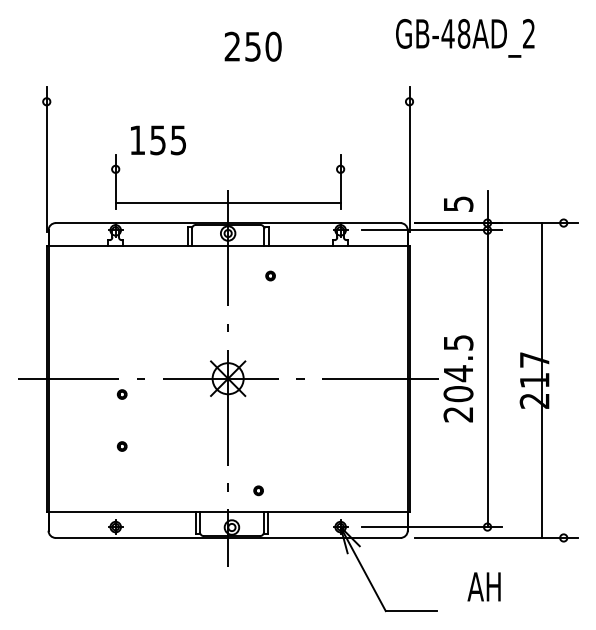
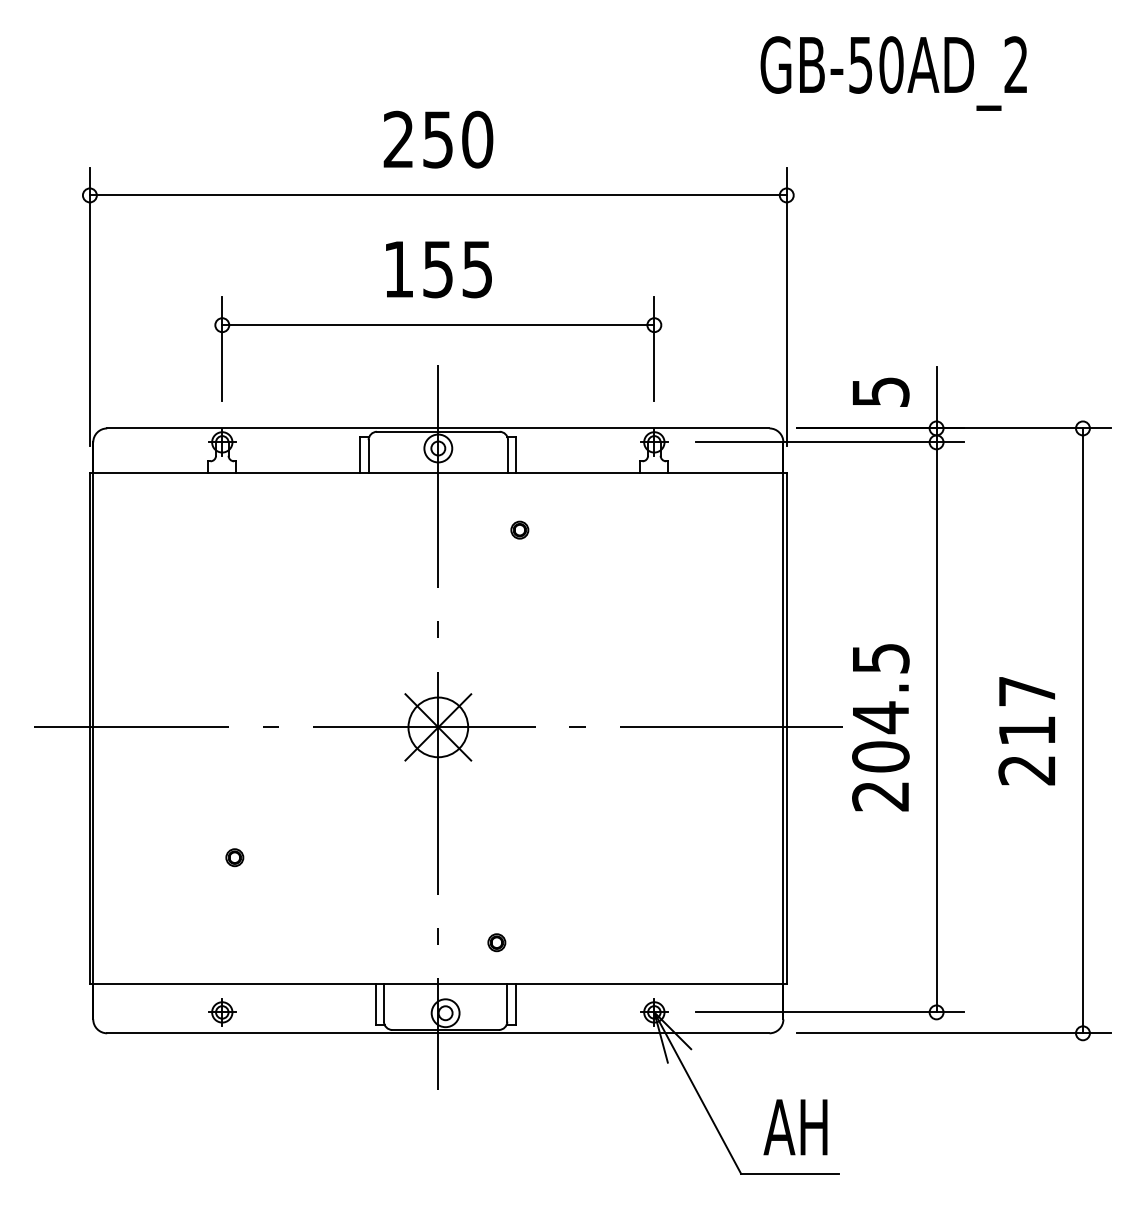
text: (455, 33) -> (875, 64), GB-48AD_2 -> GB-50AD_2
text: (252, 46) -> (437, 139), moved
line: (227, 101) -> (437, 194), added
text: (158, 140) -> (438, 269), moved
line: (227, 203) -> (437, 325), moved
line: (541, 380) -> (1082, 730), moved
part: (121, 394) -> (233, 757), removed
text: (483, 586) -> (794, 1126), moved

